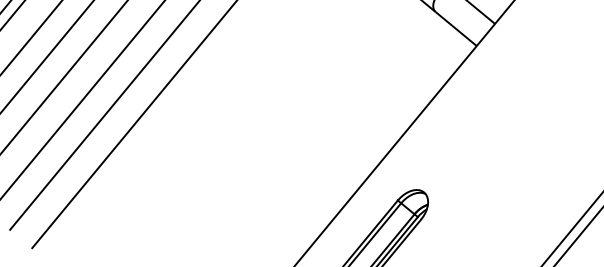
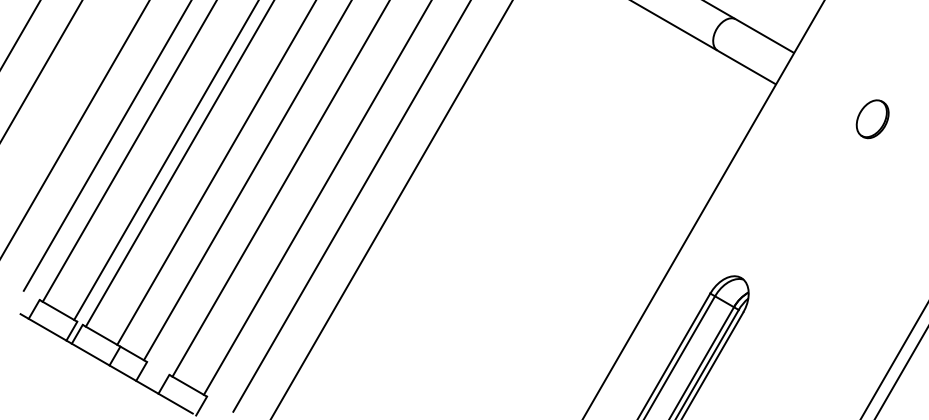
part: (547, 86) -> (872, 119), added

